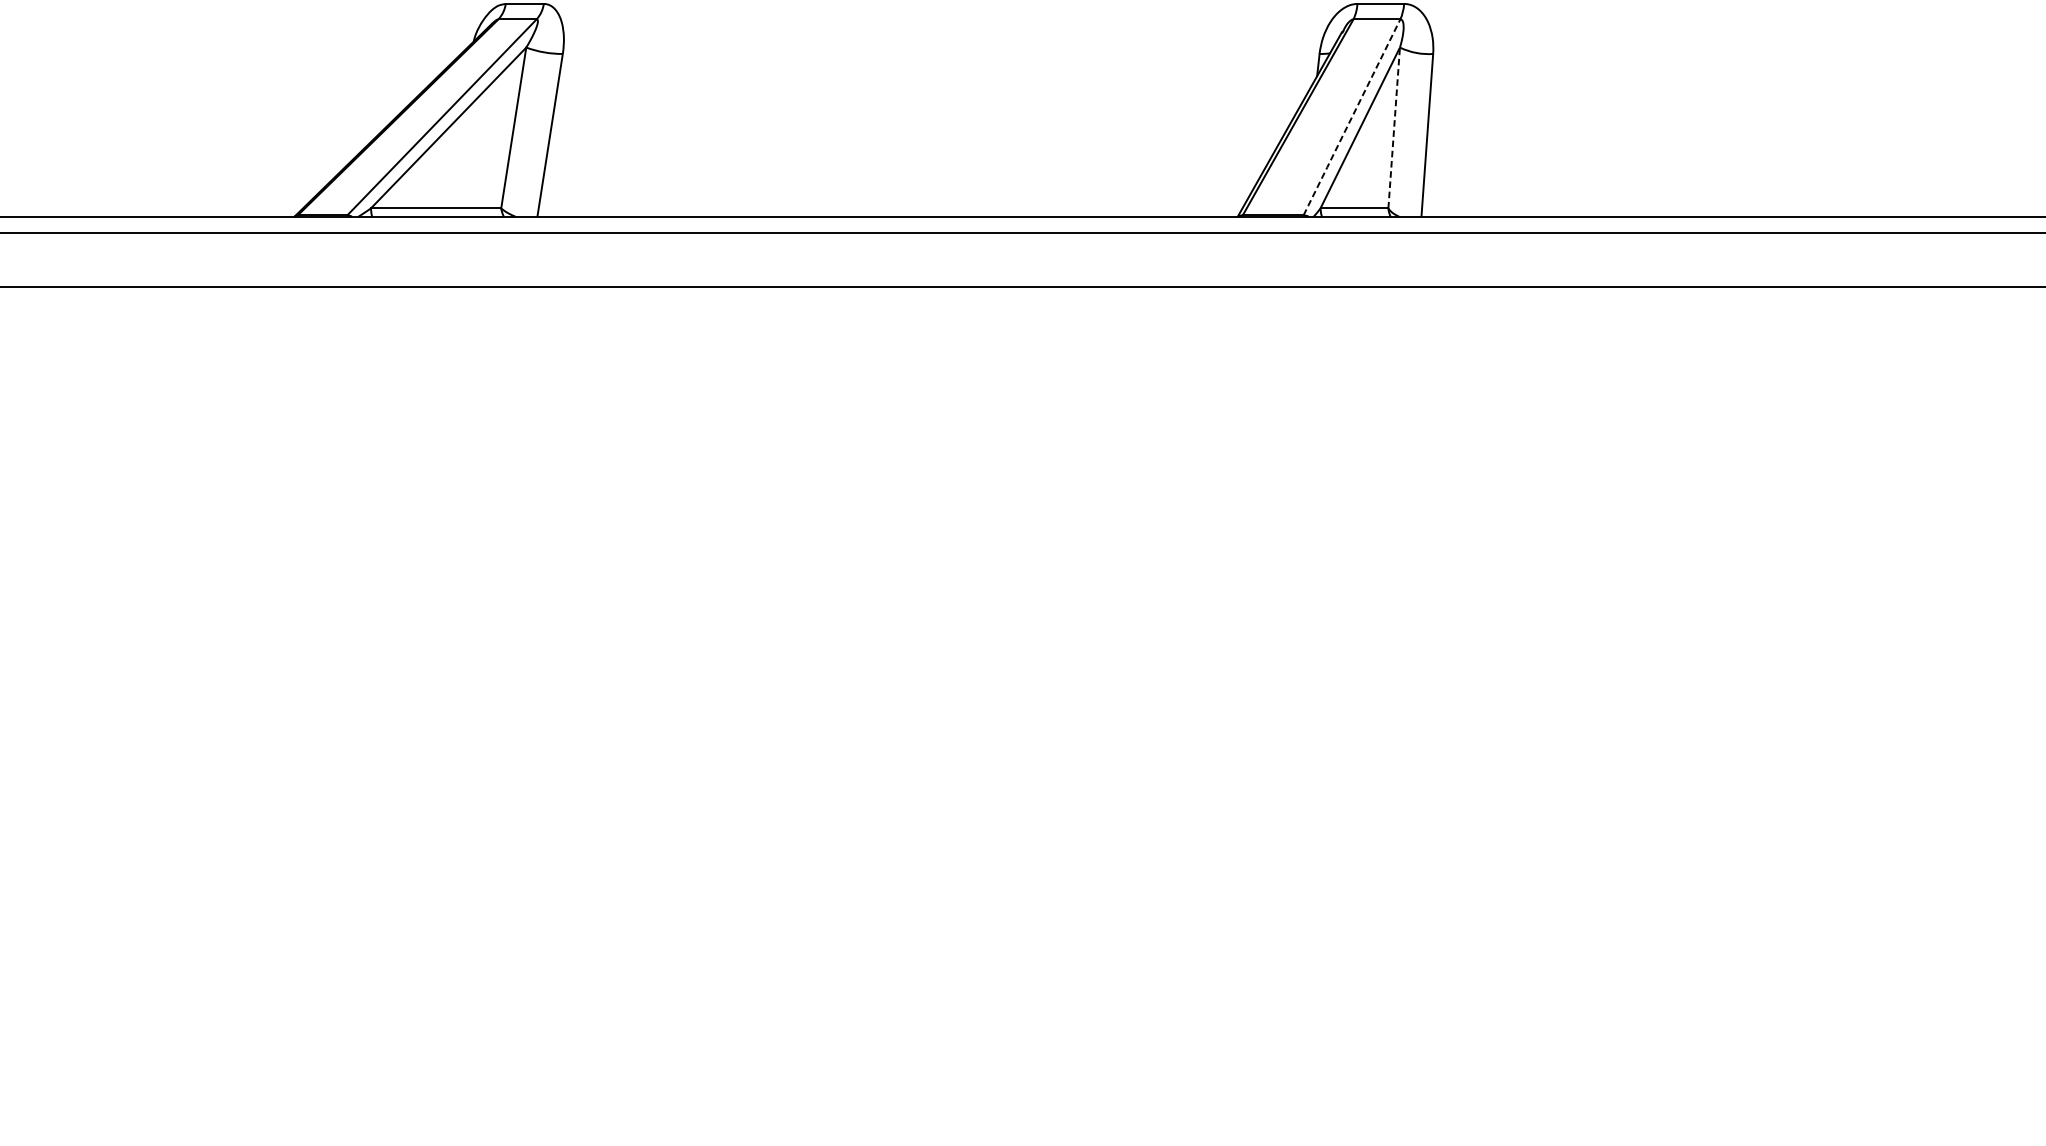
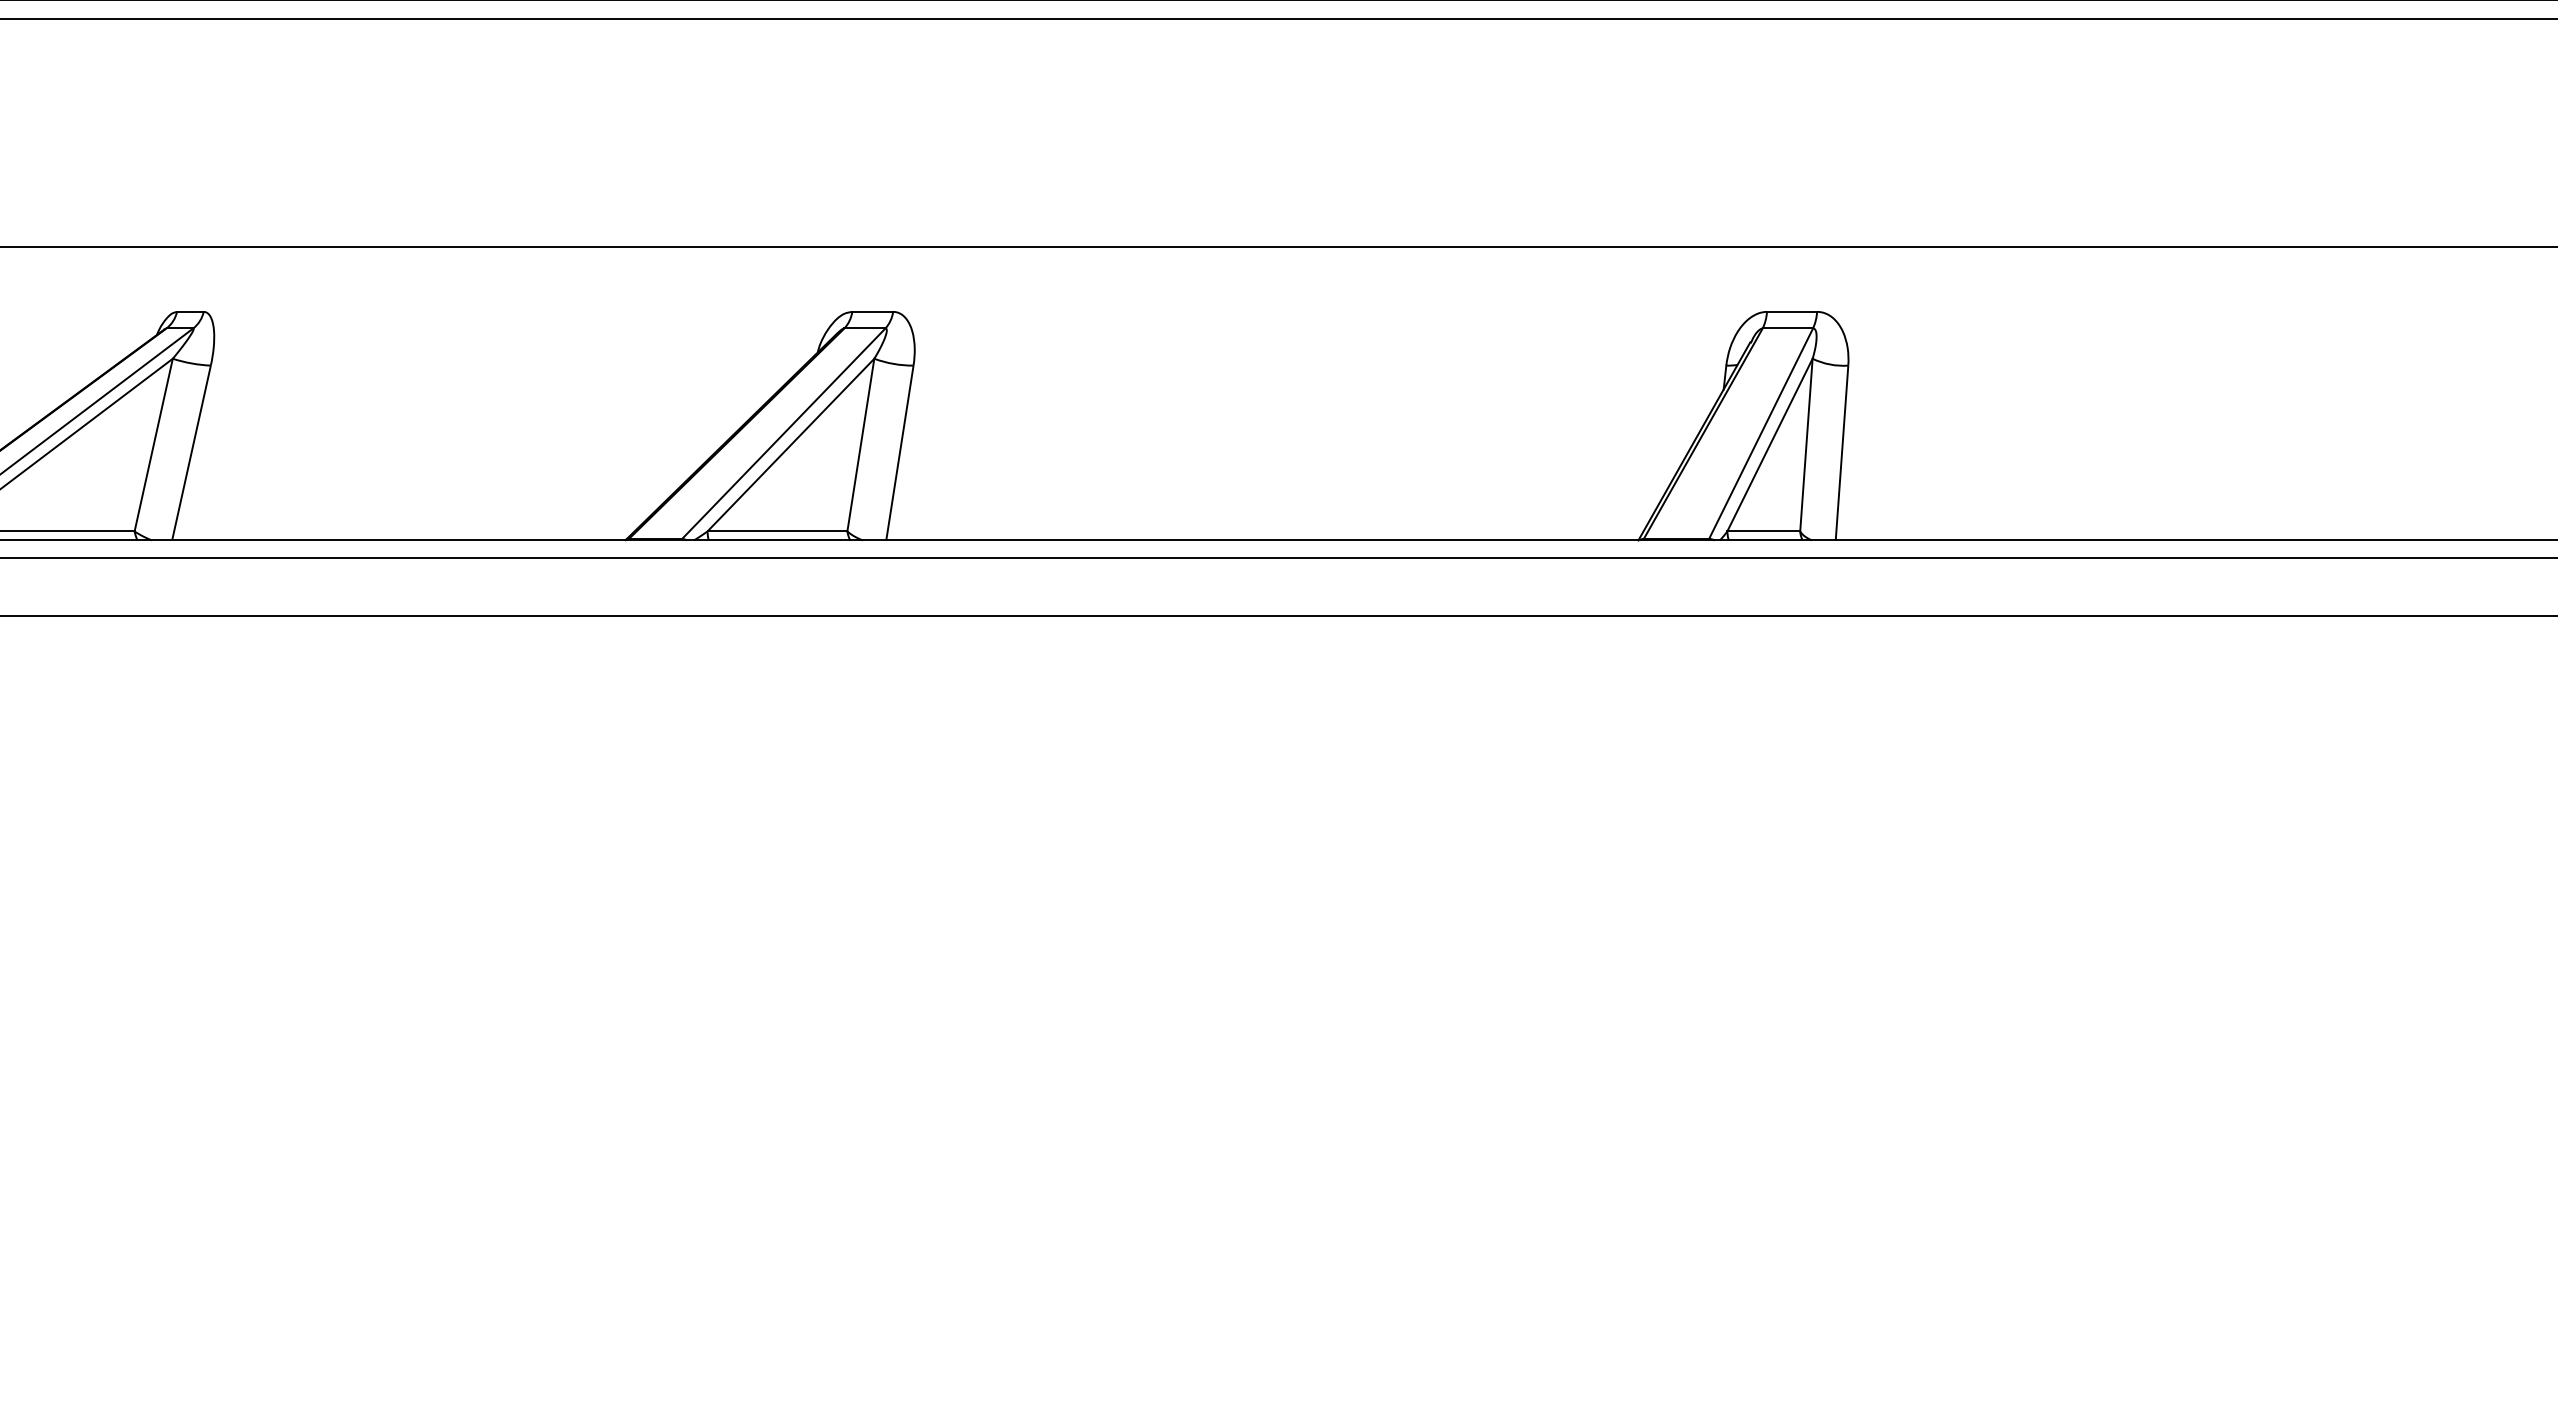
line: (1351, 118) -> (1760, 434), dashed -> solid
line: (1394, 128) -> (1806, 445), dashed -> solid

